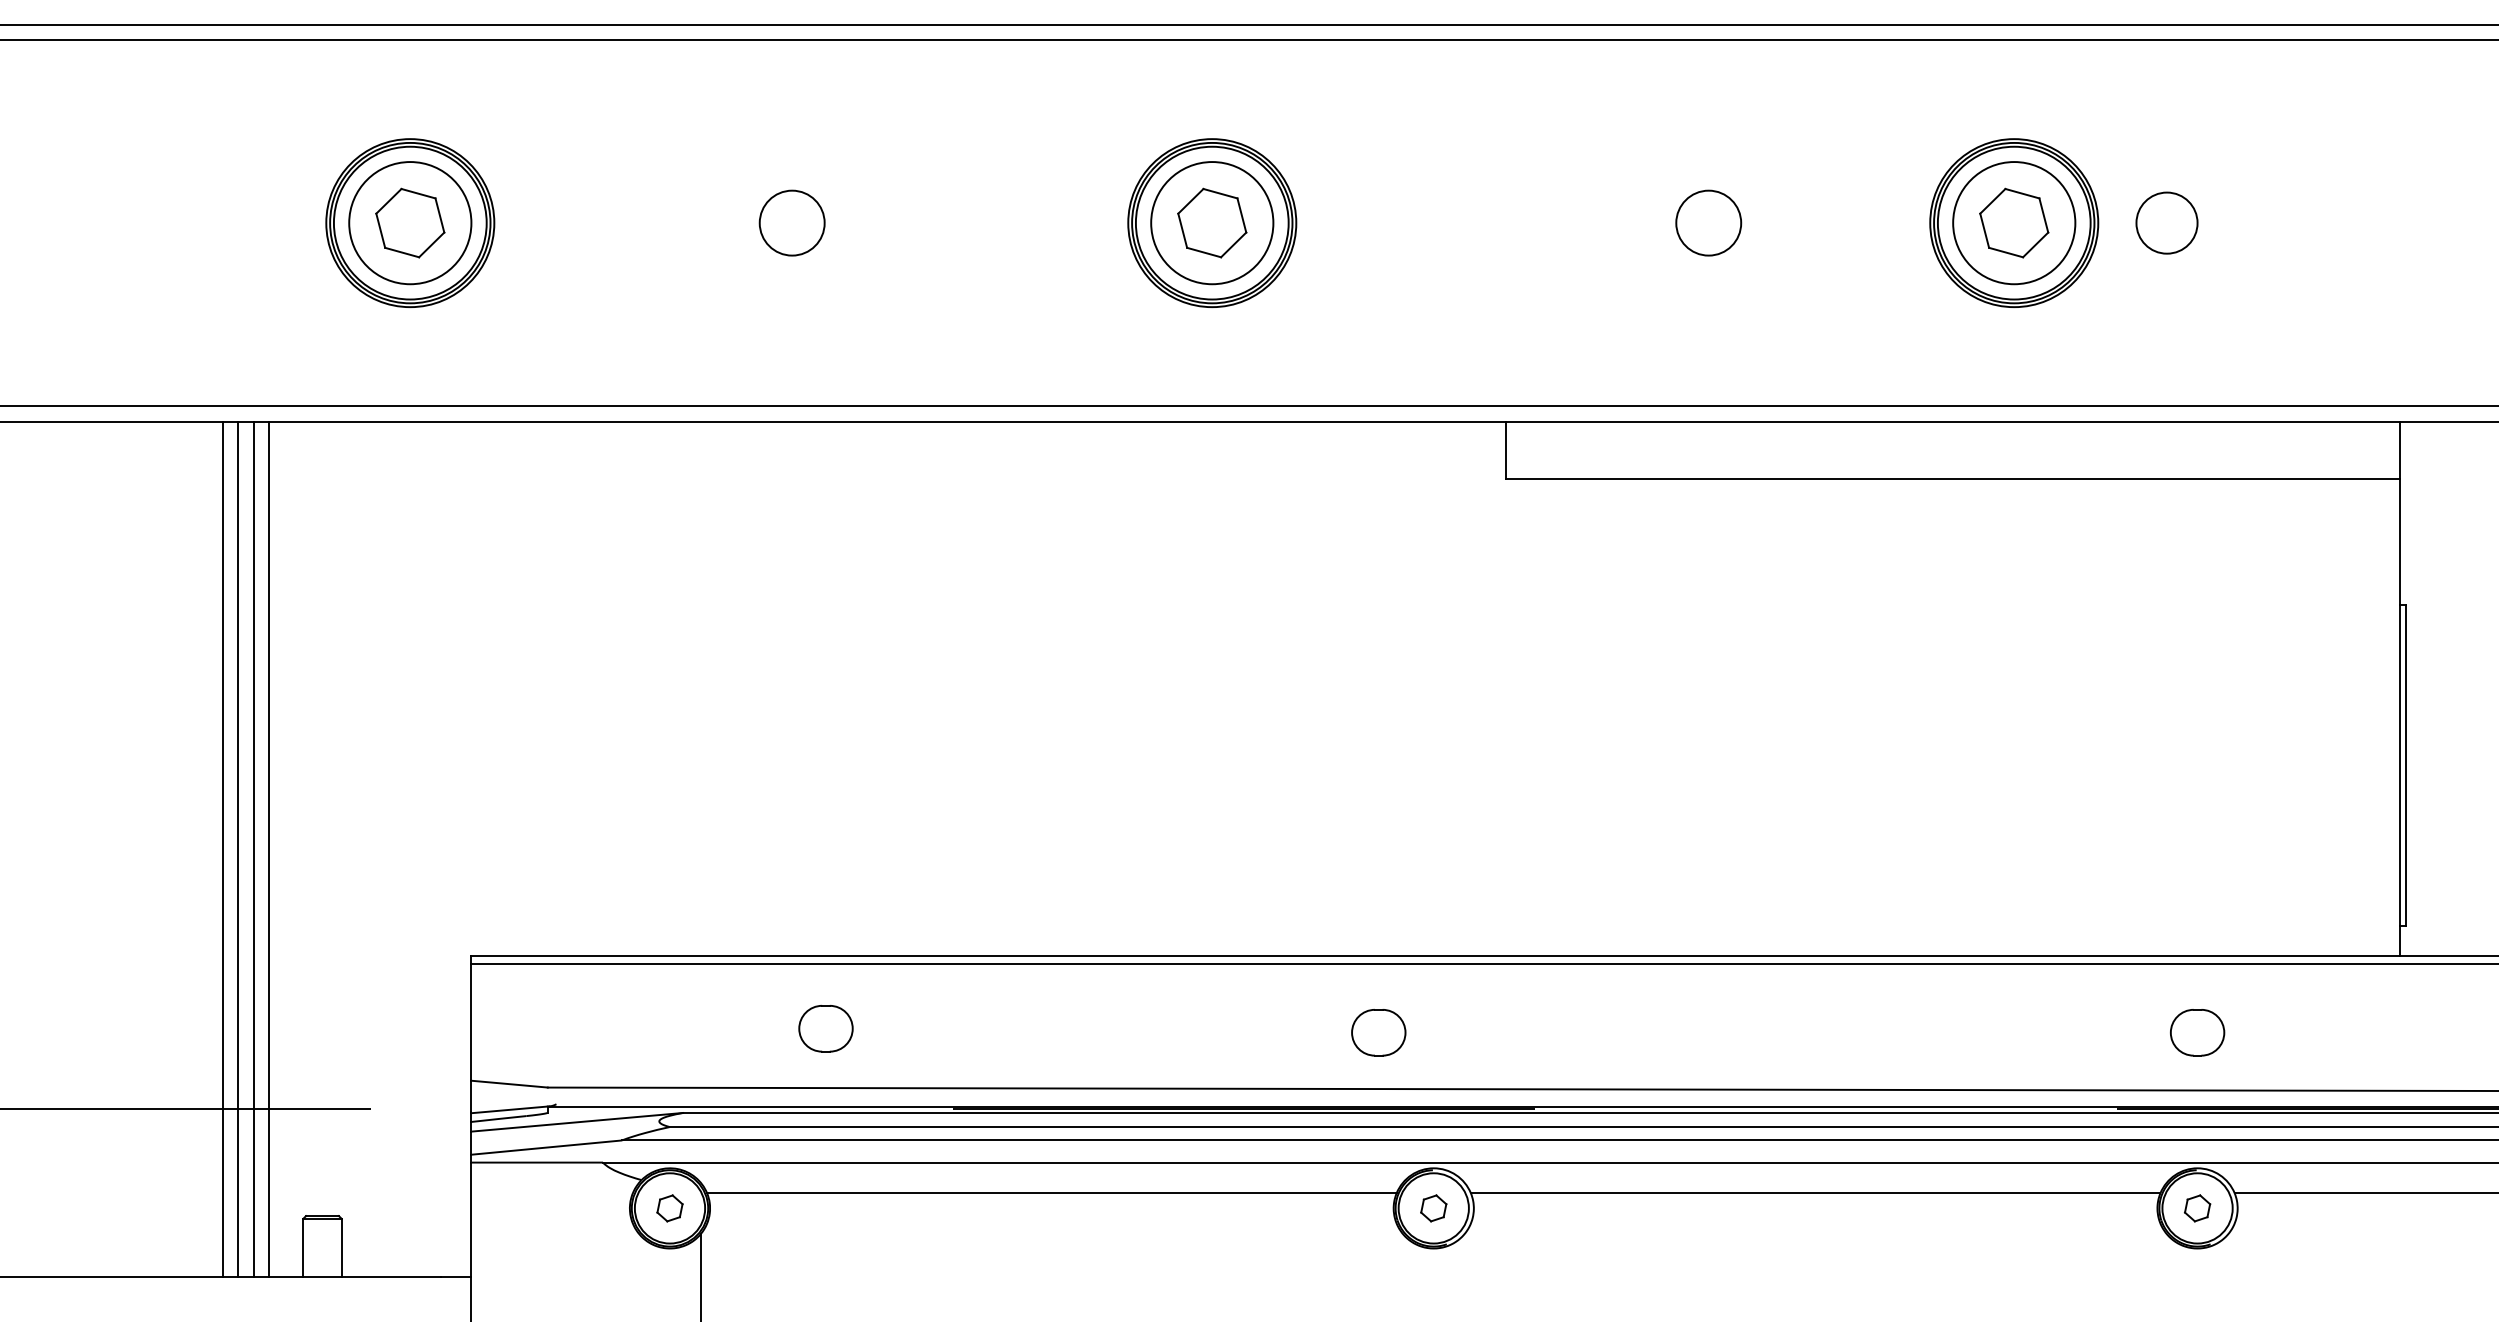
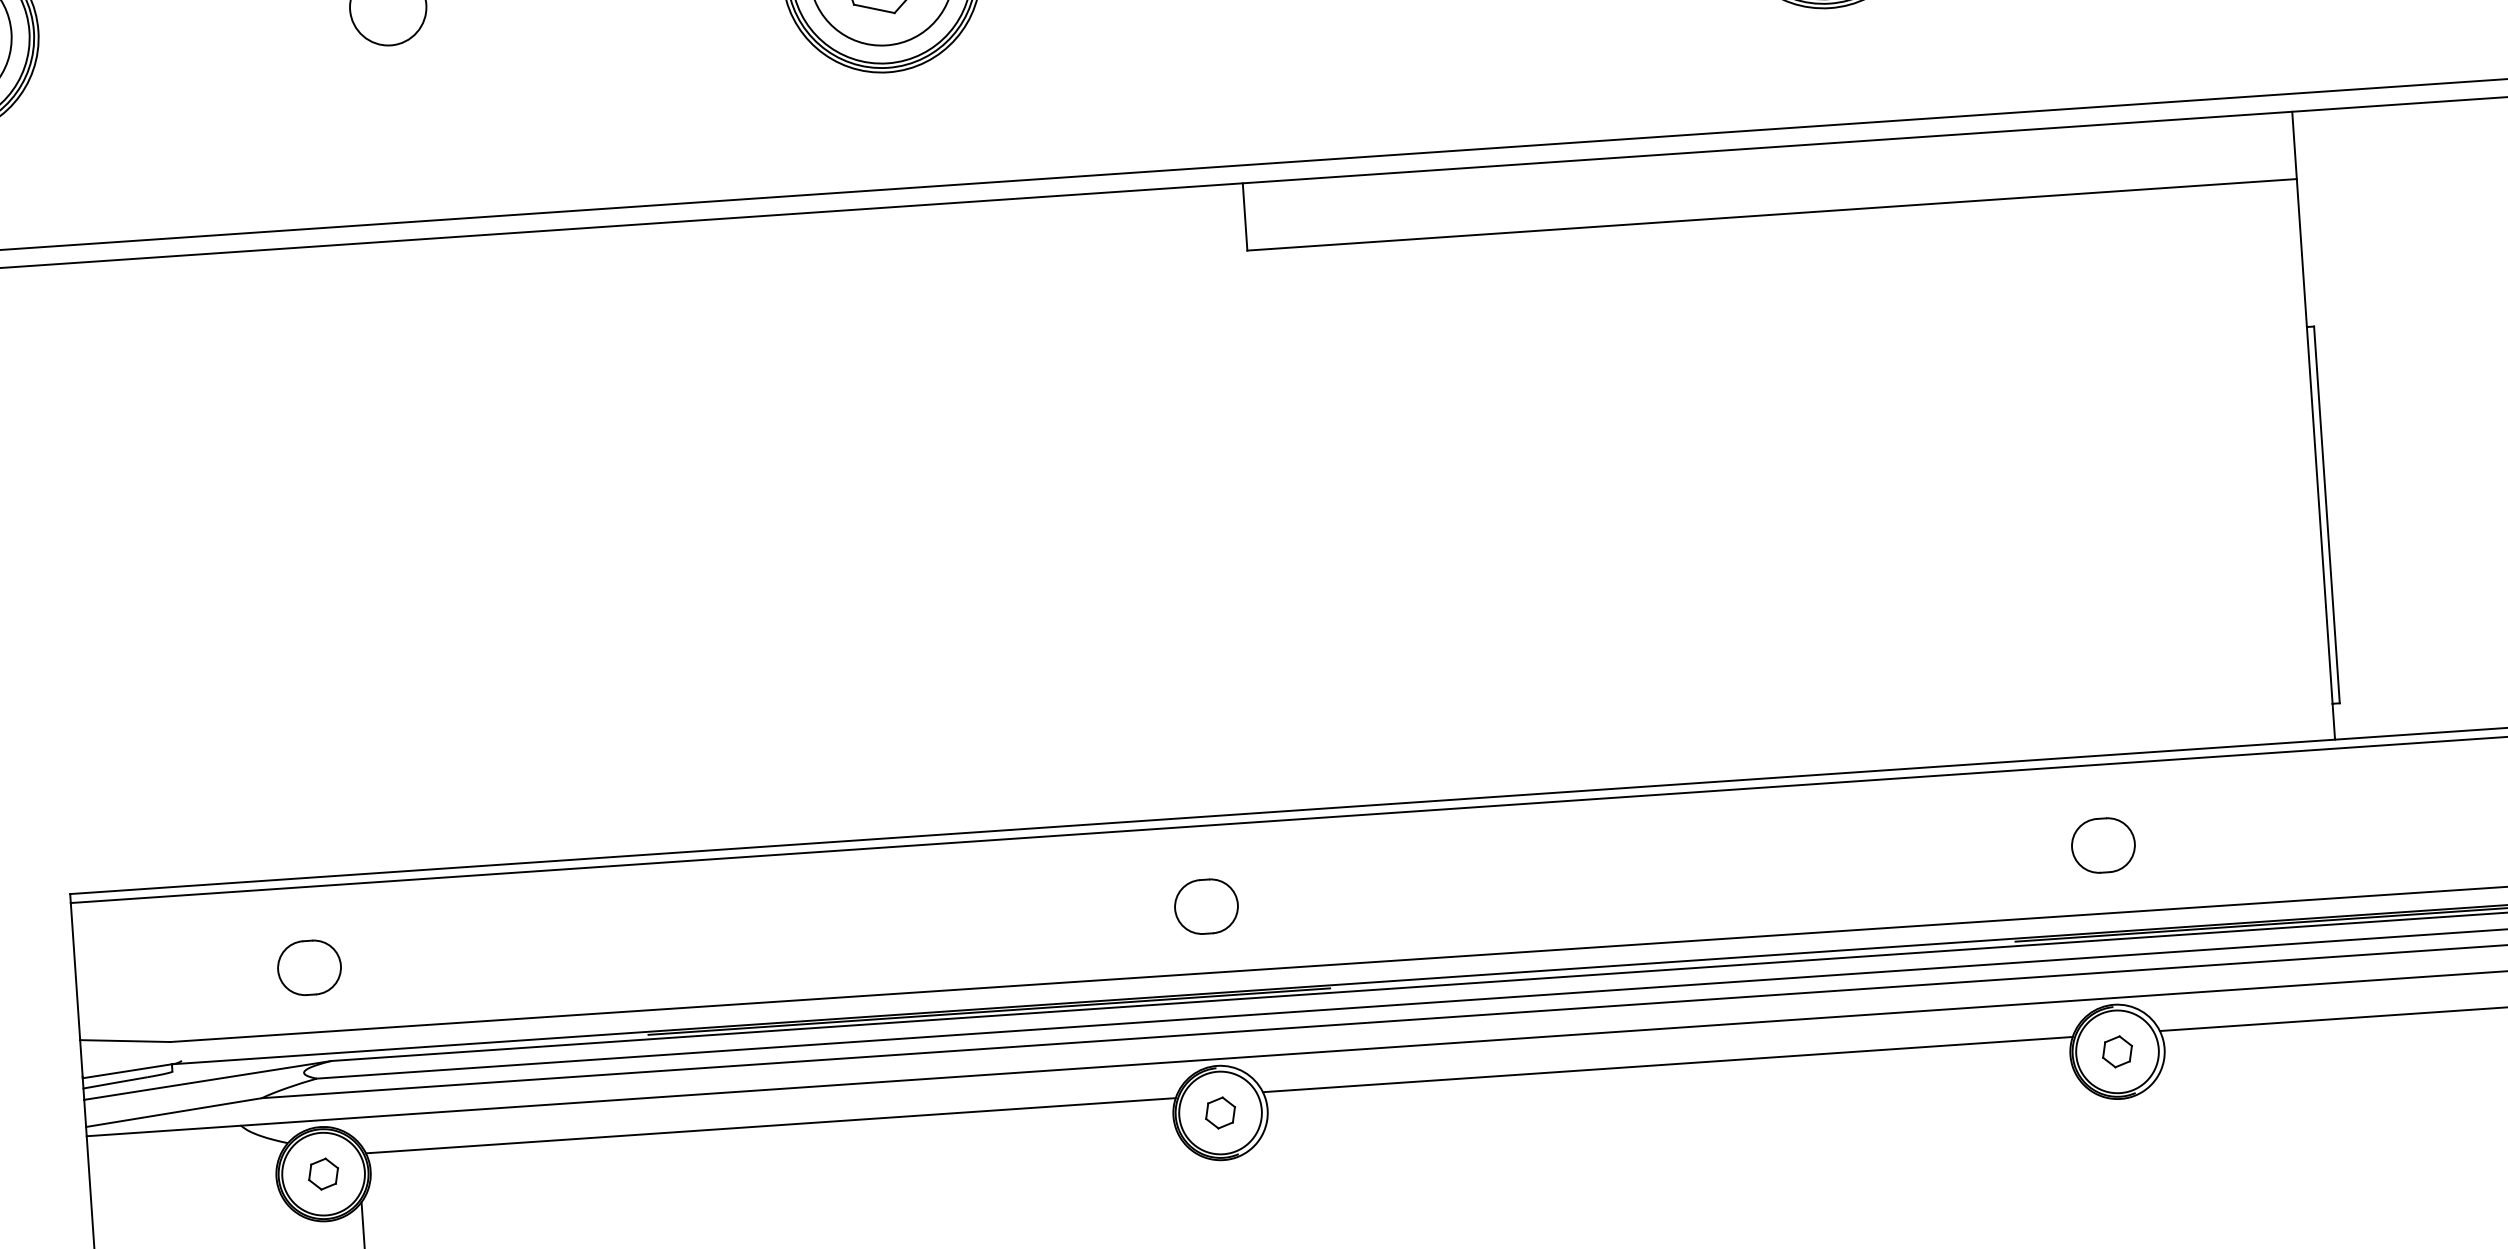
part: (825, 1028) -> (308, 967), moved
part: (1378, 1032) -> (1206, 906), moved

